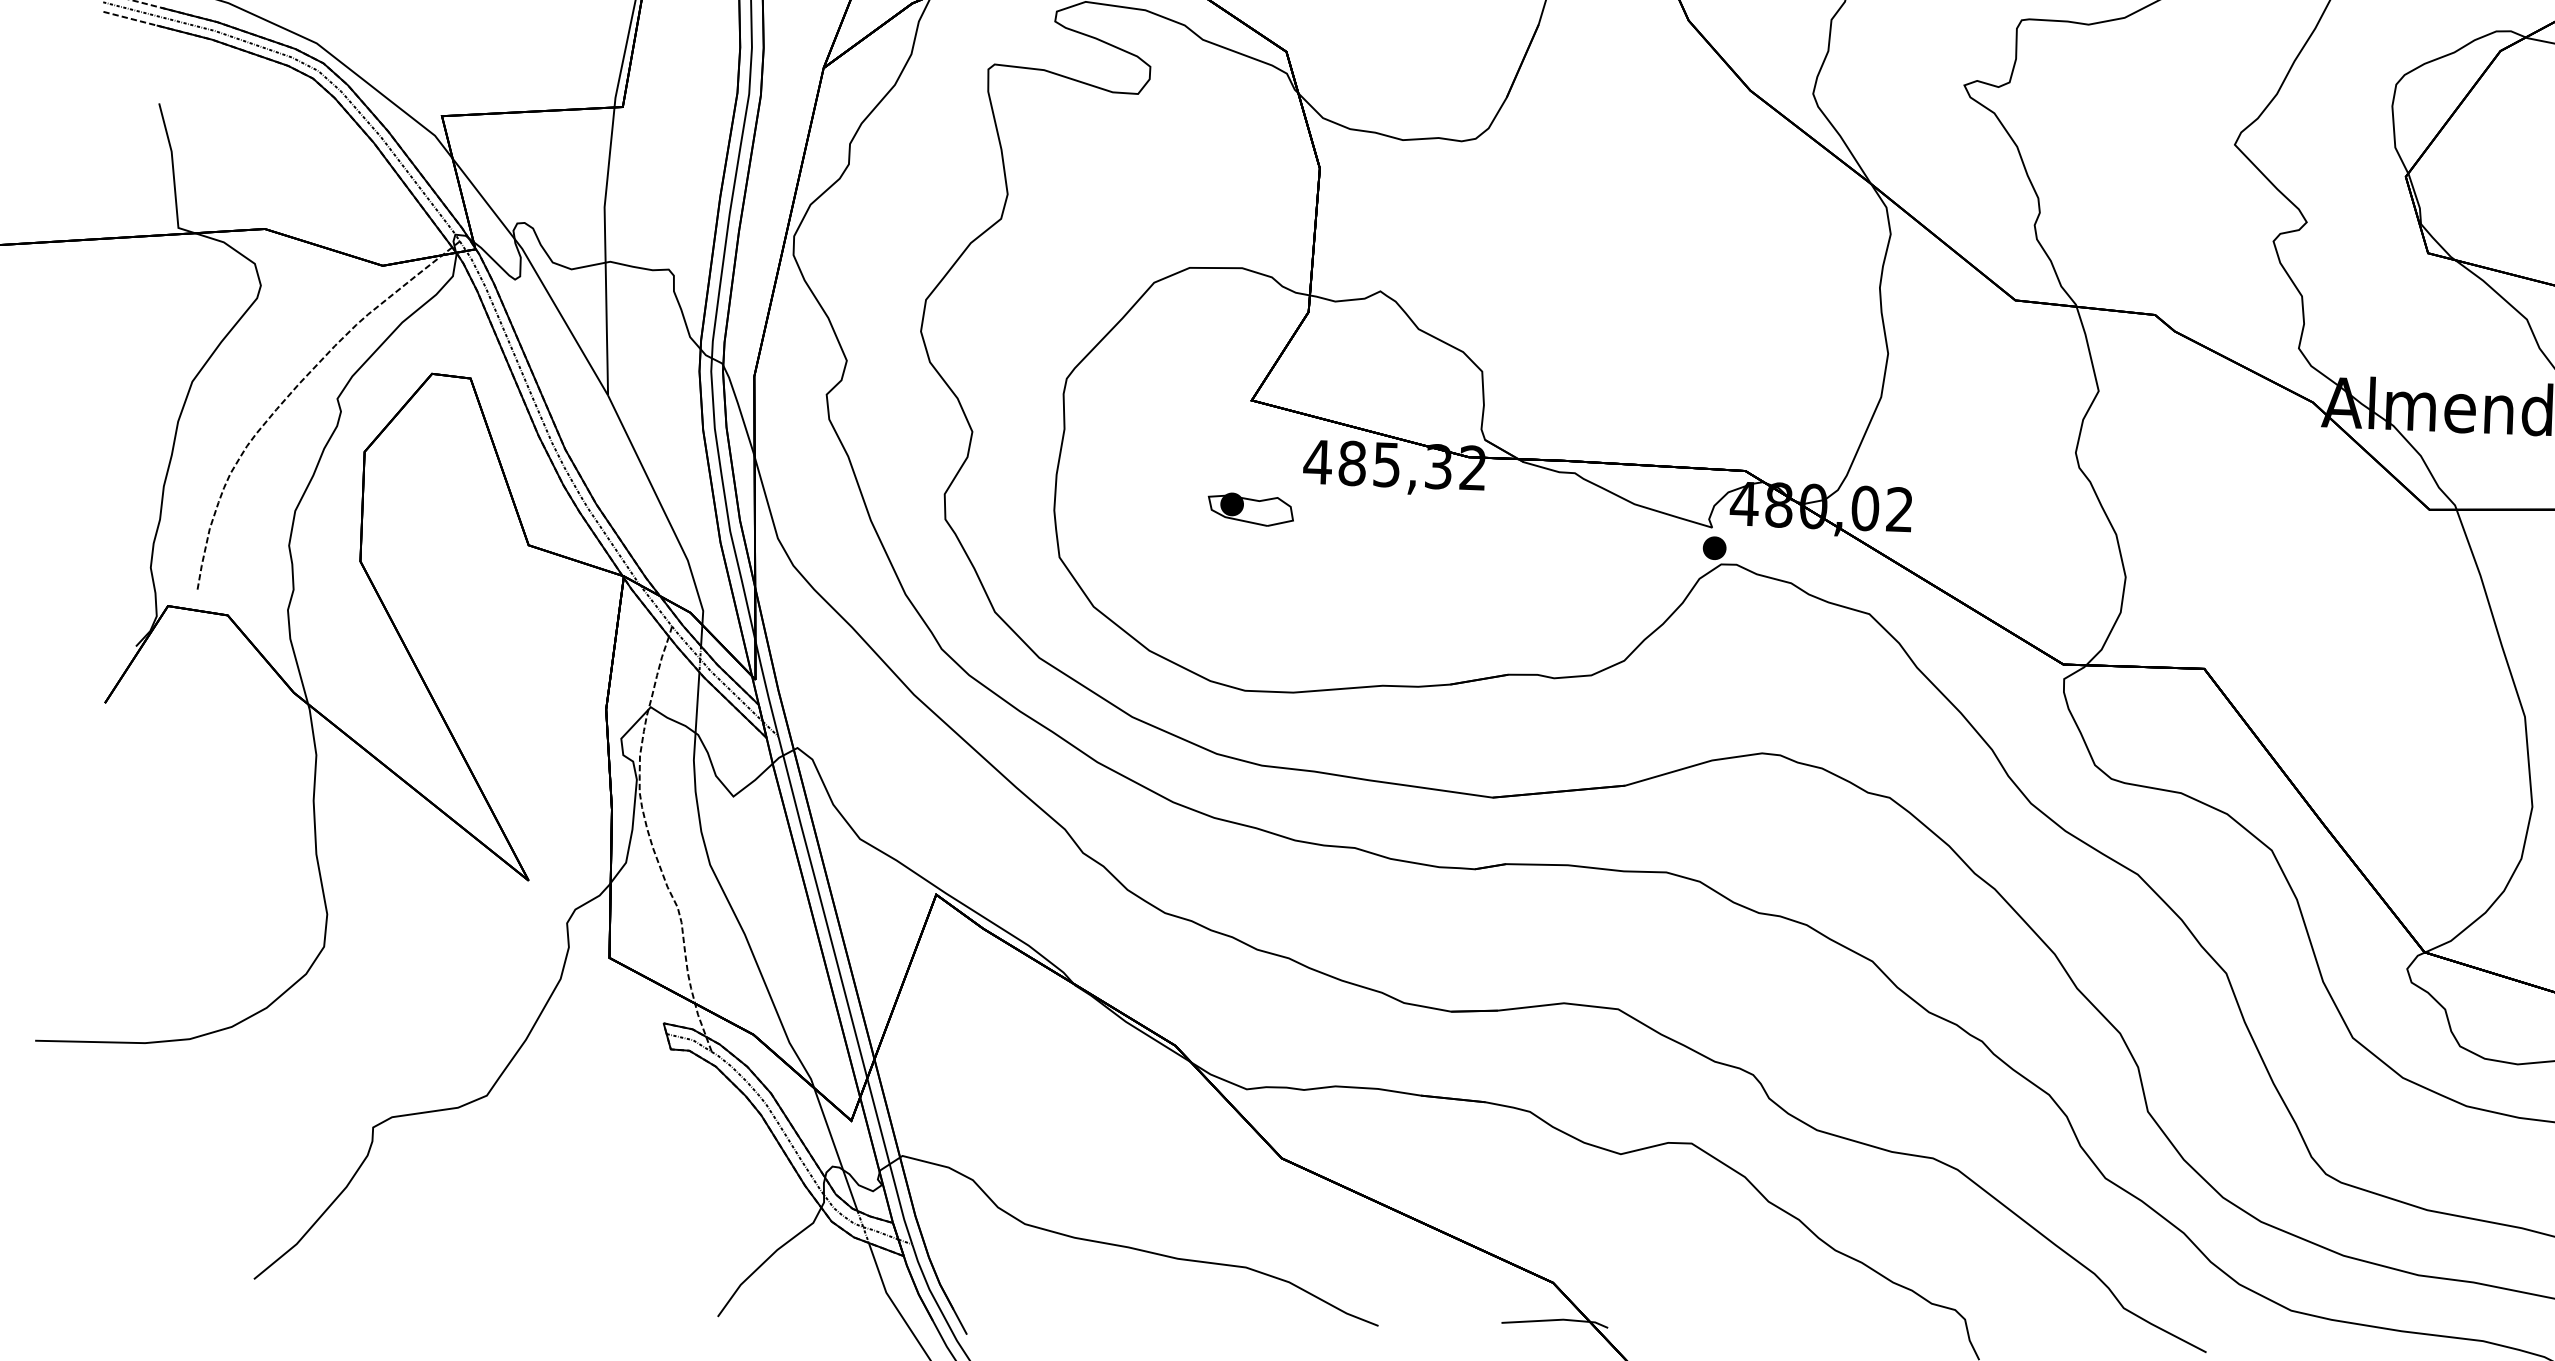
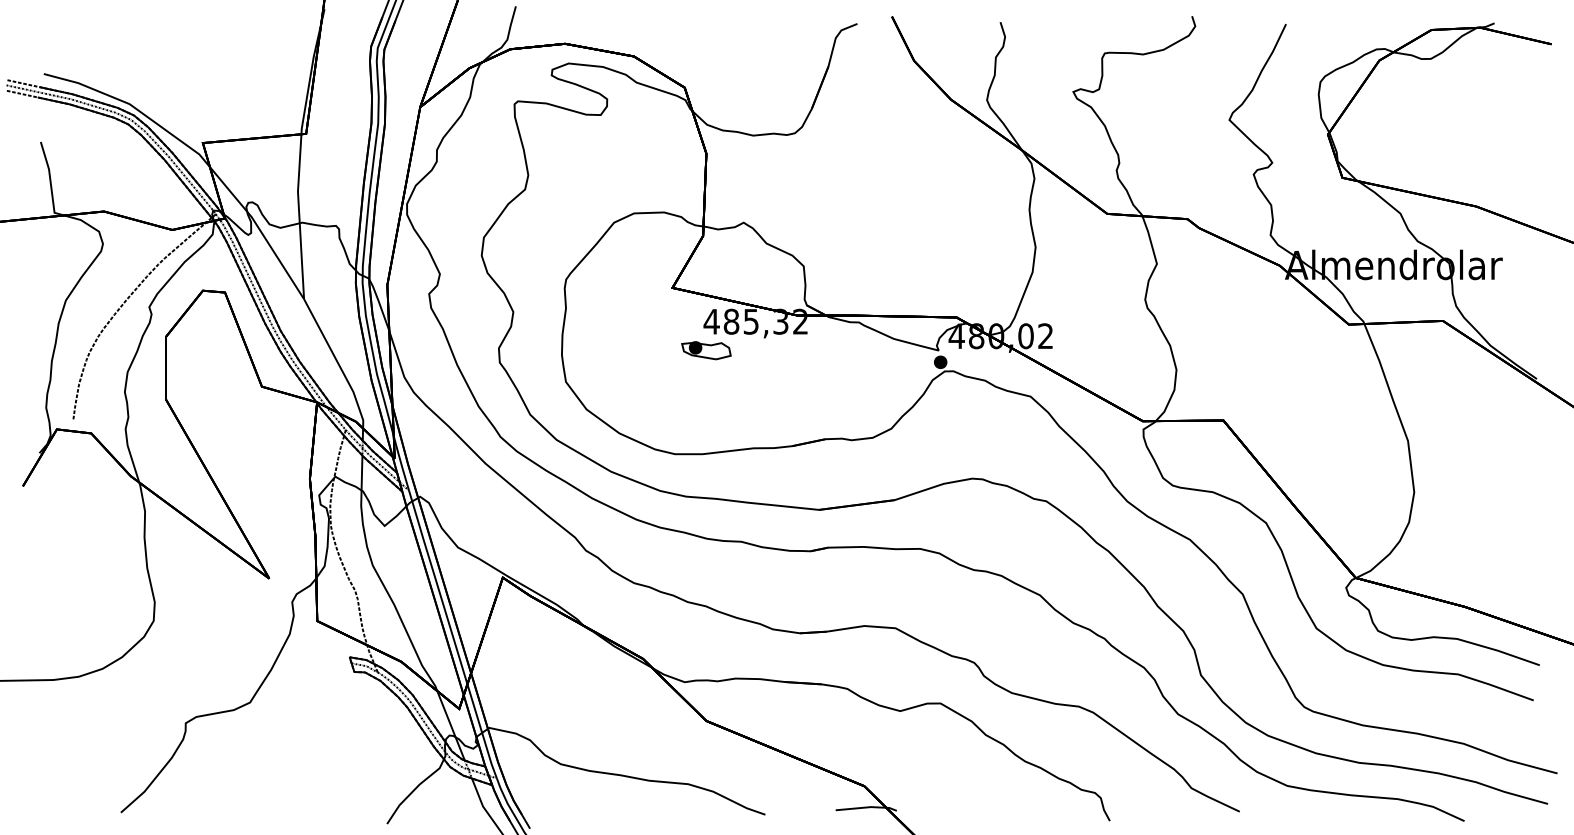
part: (1251, 509) -> (706, 350), moved

